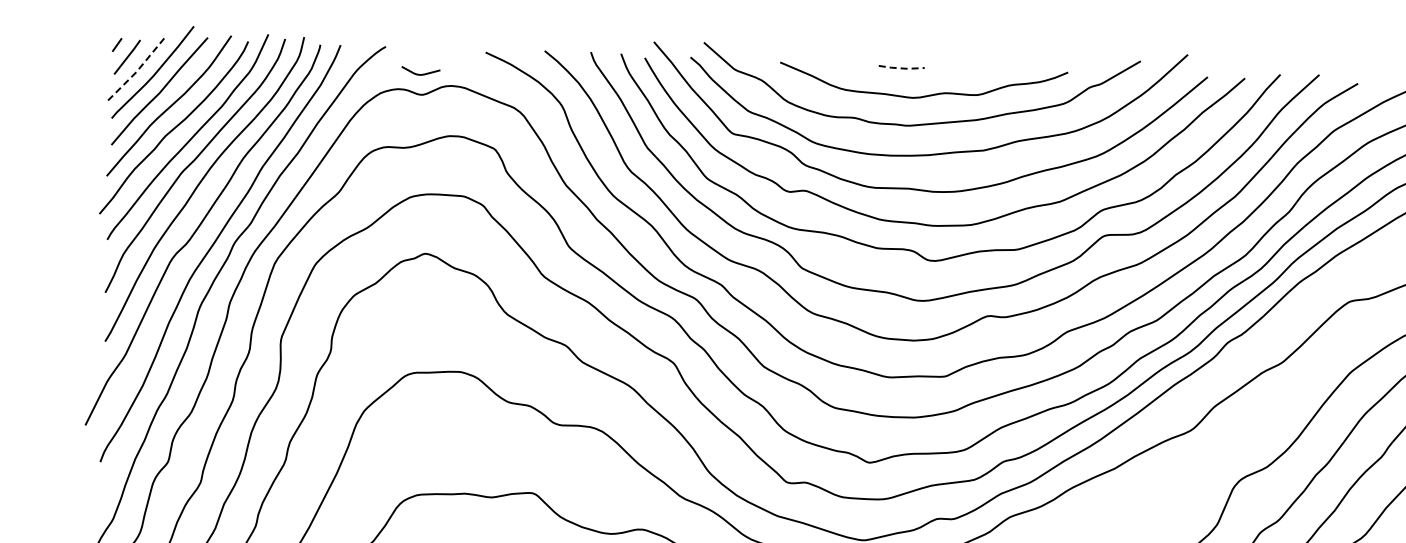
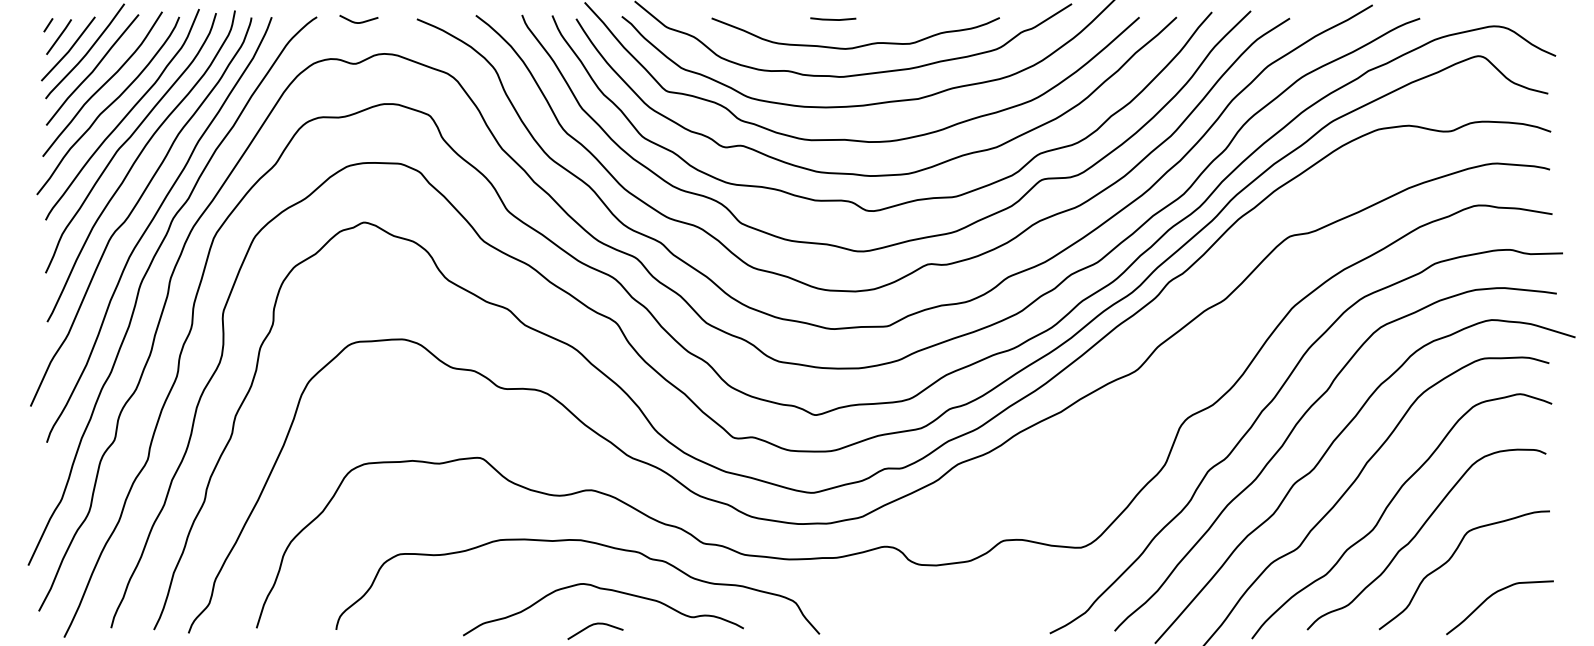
line: (901, 68) -> (833, 19), dashed -> solid
line: (137, 71) -> (69, 50), dashed -> solid
curve: (422, 73) -> (360, 21), moved

